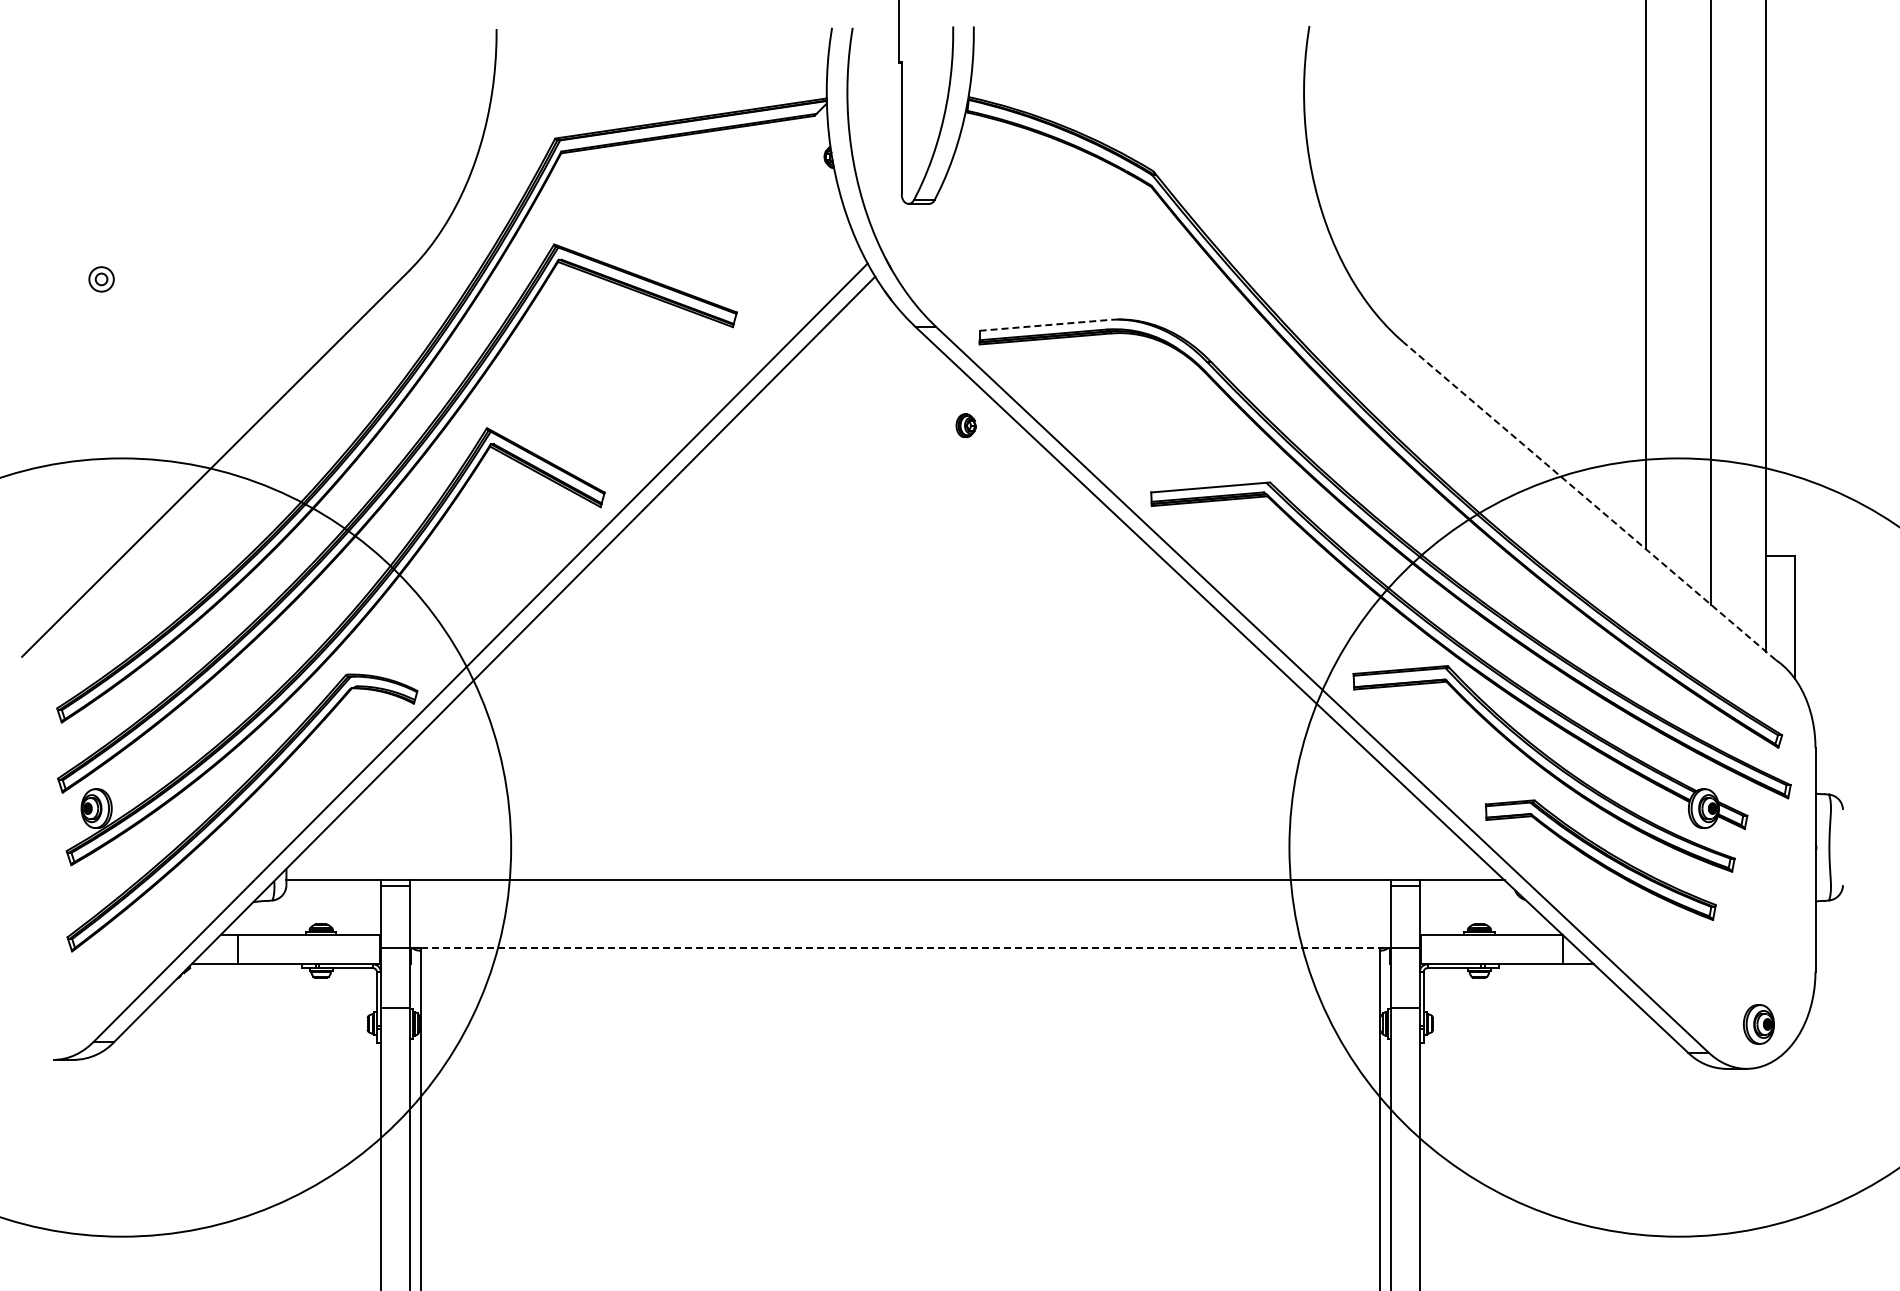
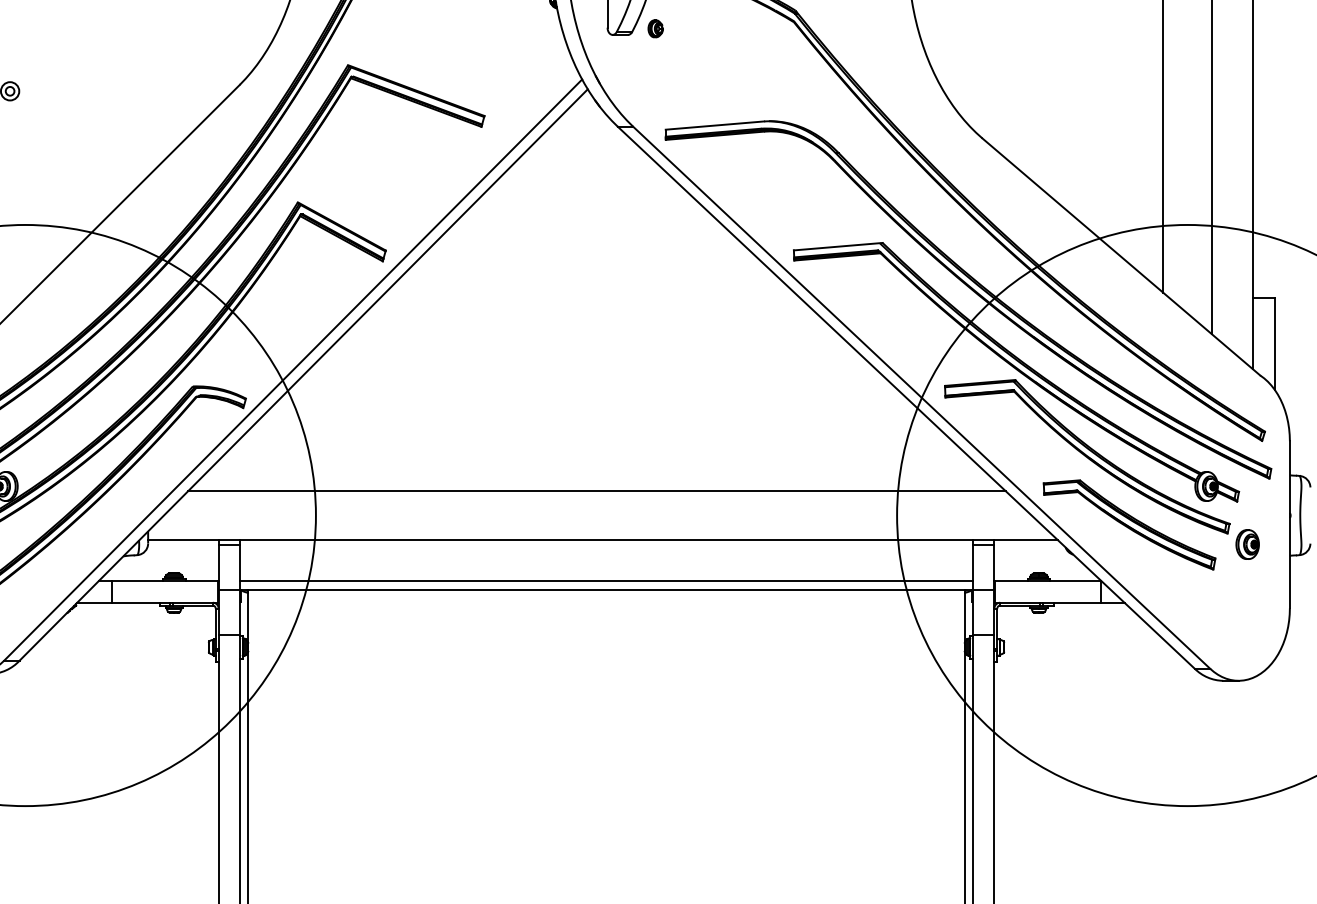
line: (1046, 325) -> (715, 125), dashed -> solid
part: (965, 425) -> (655, 28), moved
line: (1589, 500) -> (1121, 256), dashed -> solid
line: (887, 814) -> (596, 490), added
line: (900, 935) -> (606, 581), added
line: (900, 947) -> (606, 590), dashed -> solid
part: (1758, 1024) -> (1247, 544), moved

